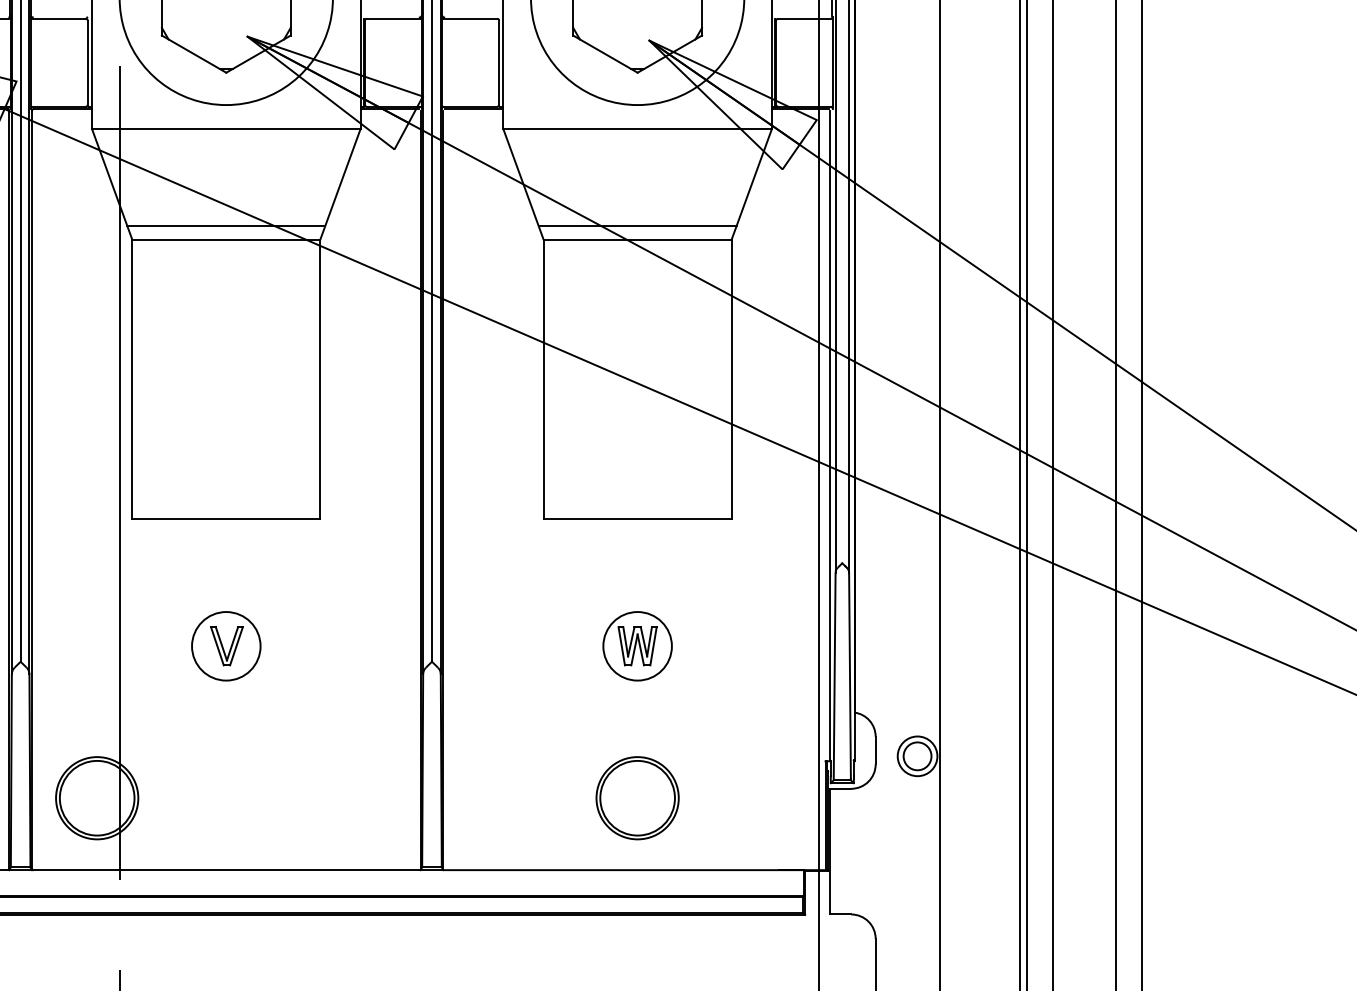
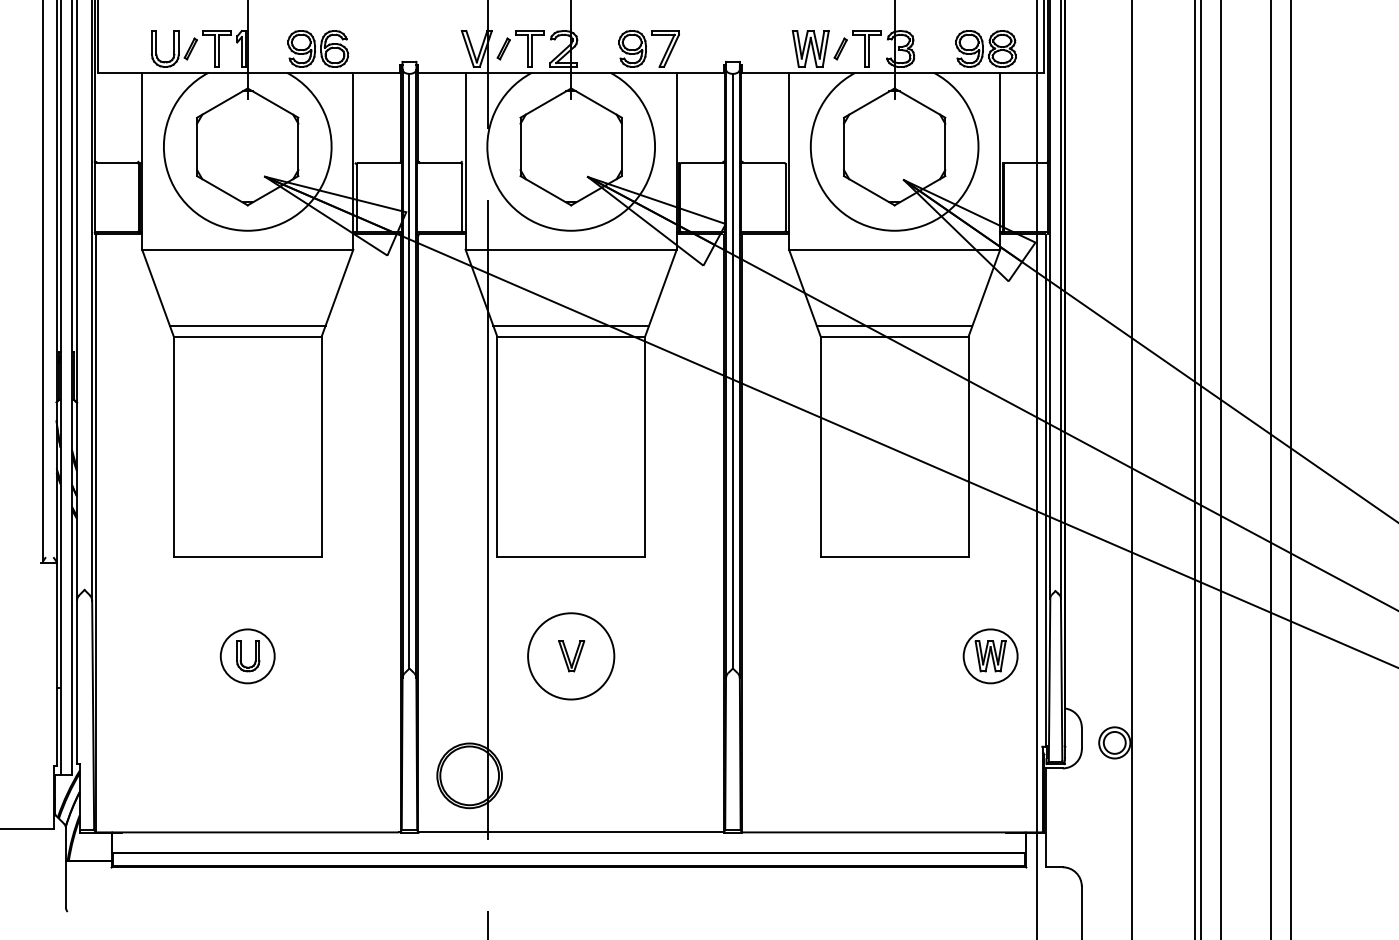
circle: (226, 646) -> (571, 656), size x1.6
part: (637, 646) -> (990, 656), moved
part: (637, 797) -> (894, 775), removed

